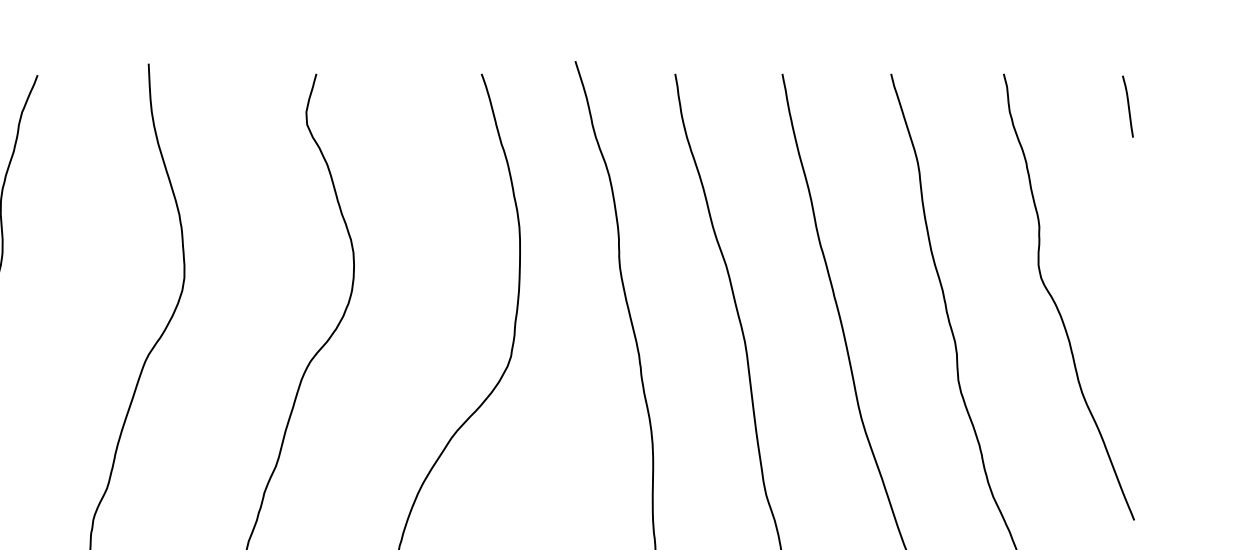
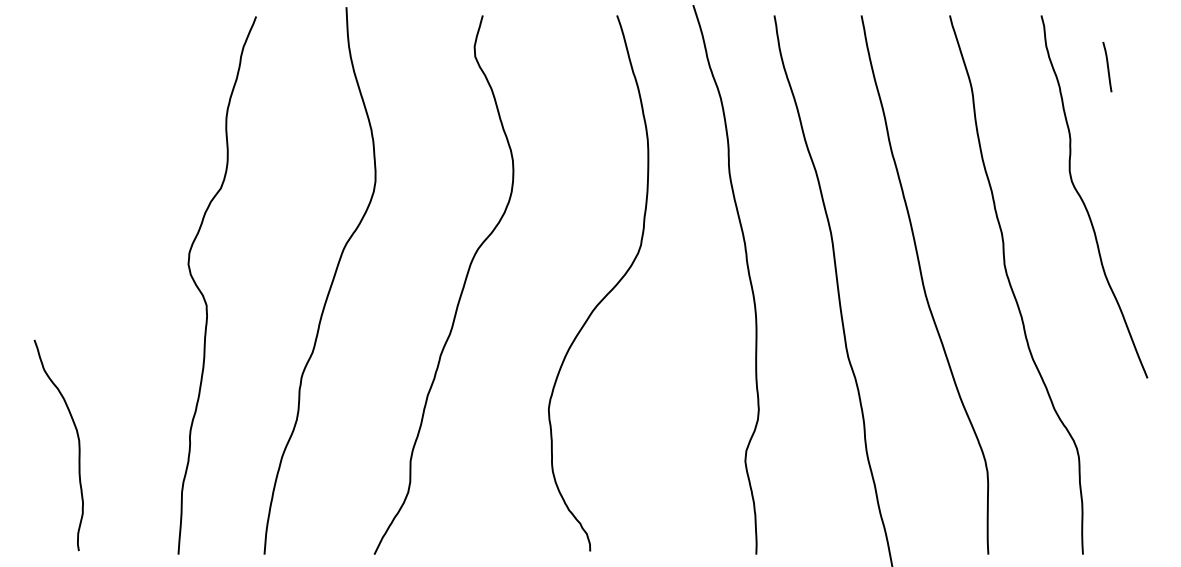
curve: (1128, 105) -> (1107, 66), moved

